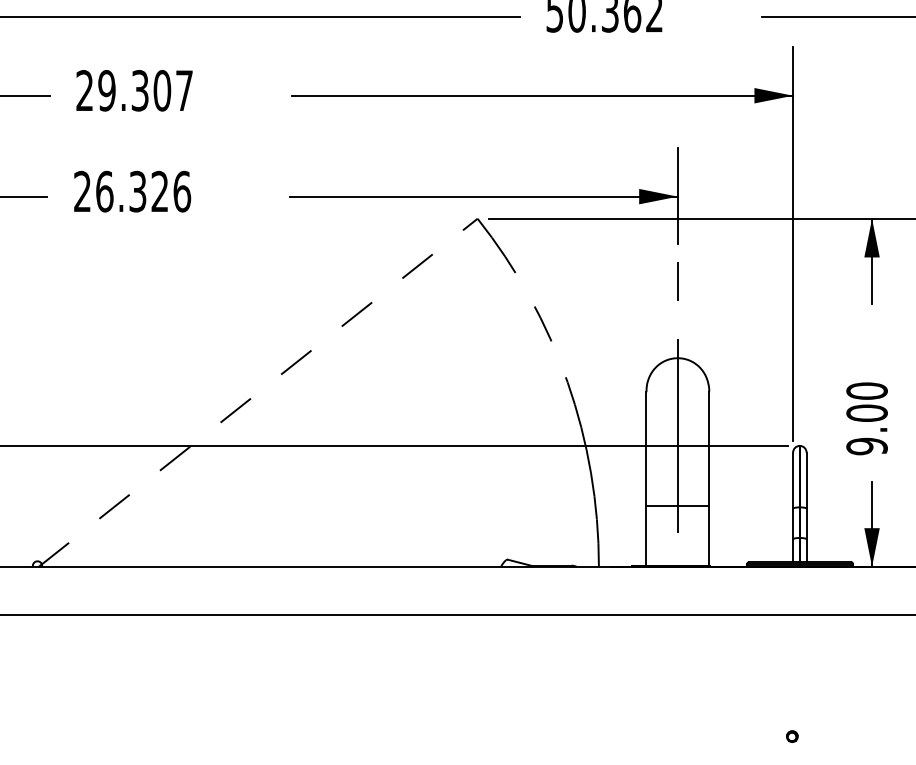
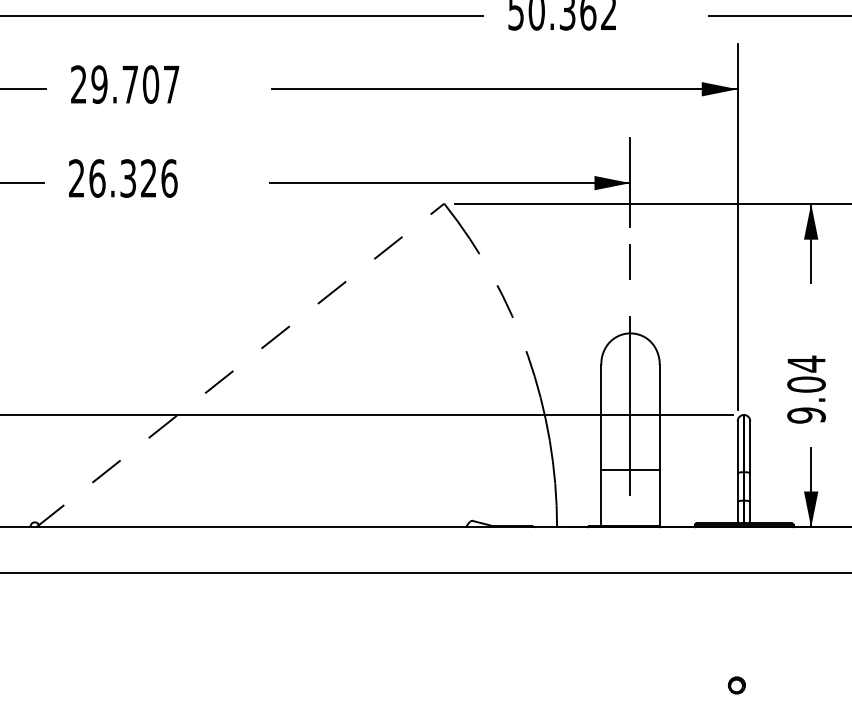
text: (139, 90) -> (129, 84), 29.307 -> 29.707
text: (866, 391) -> (805, 364), 9.00 -> 9.04
part: (792, 736) -> (737, 685), size x1.6

